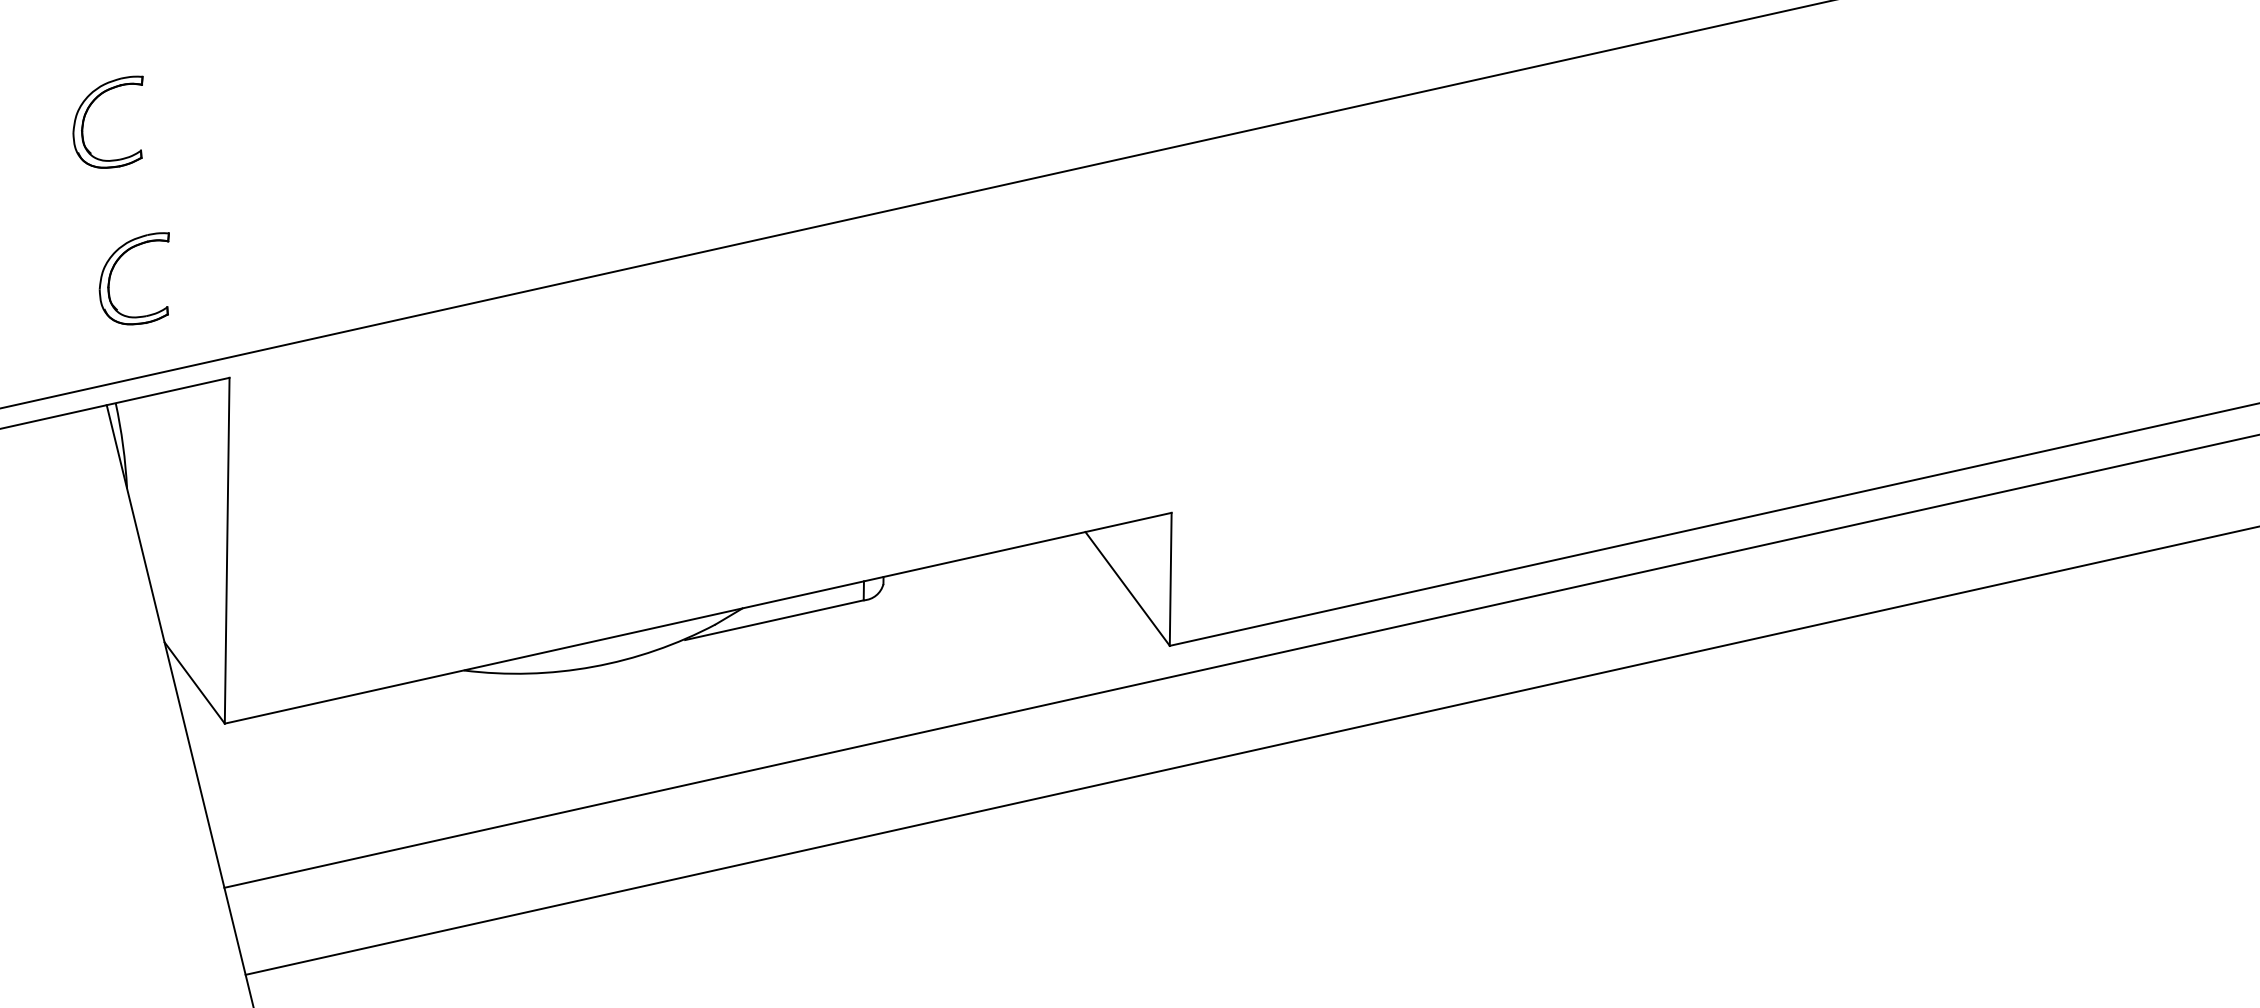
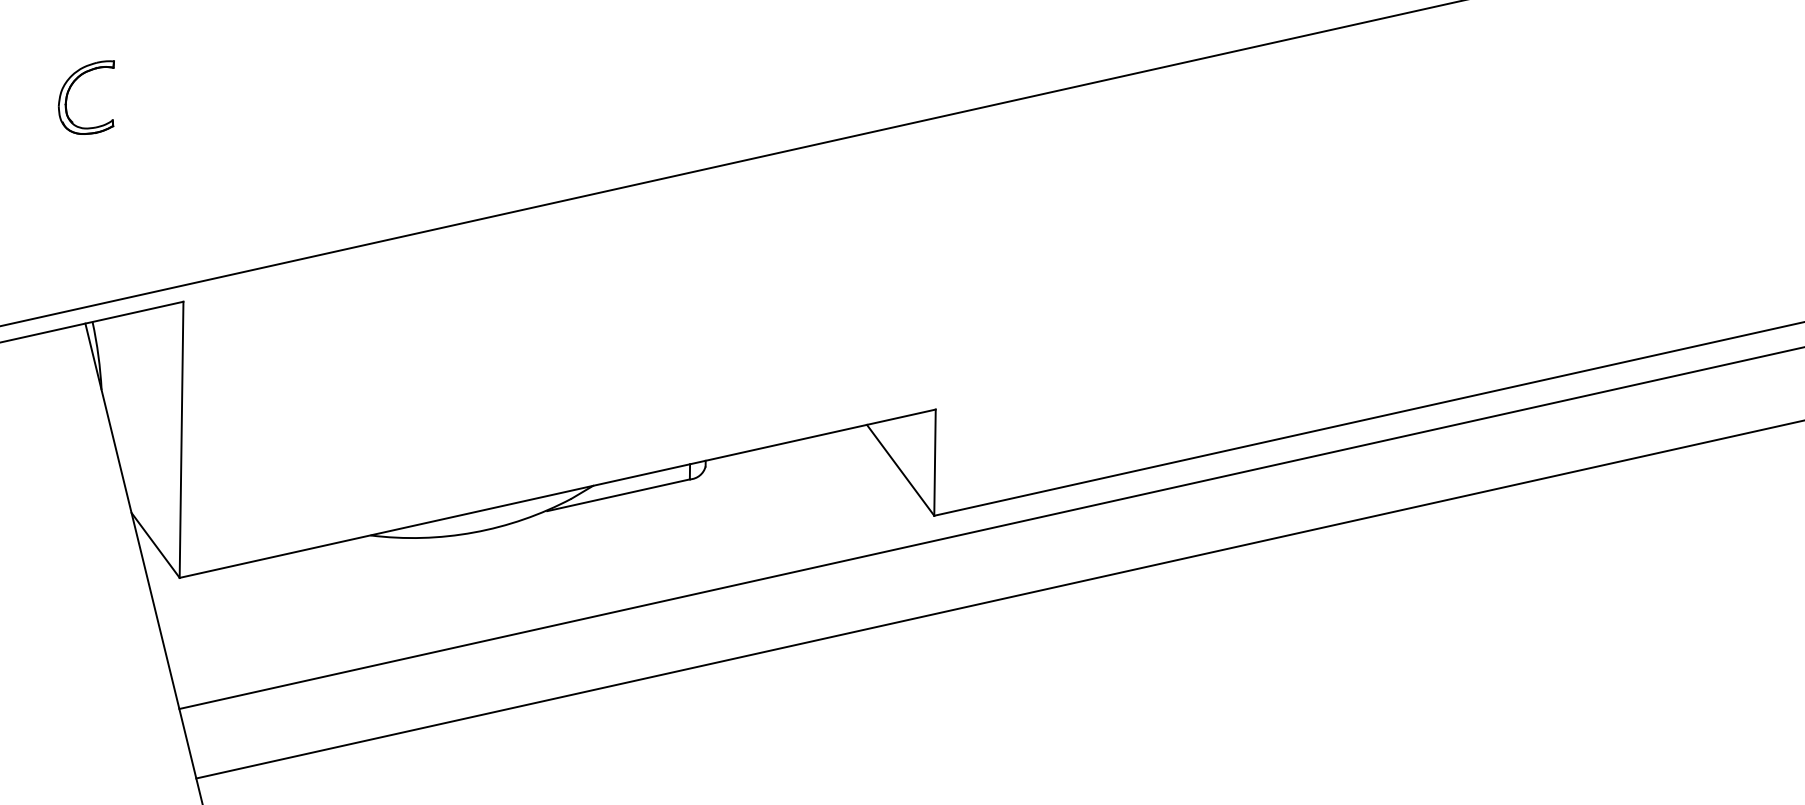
part: (114, 268) -> (91, 214), removed

